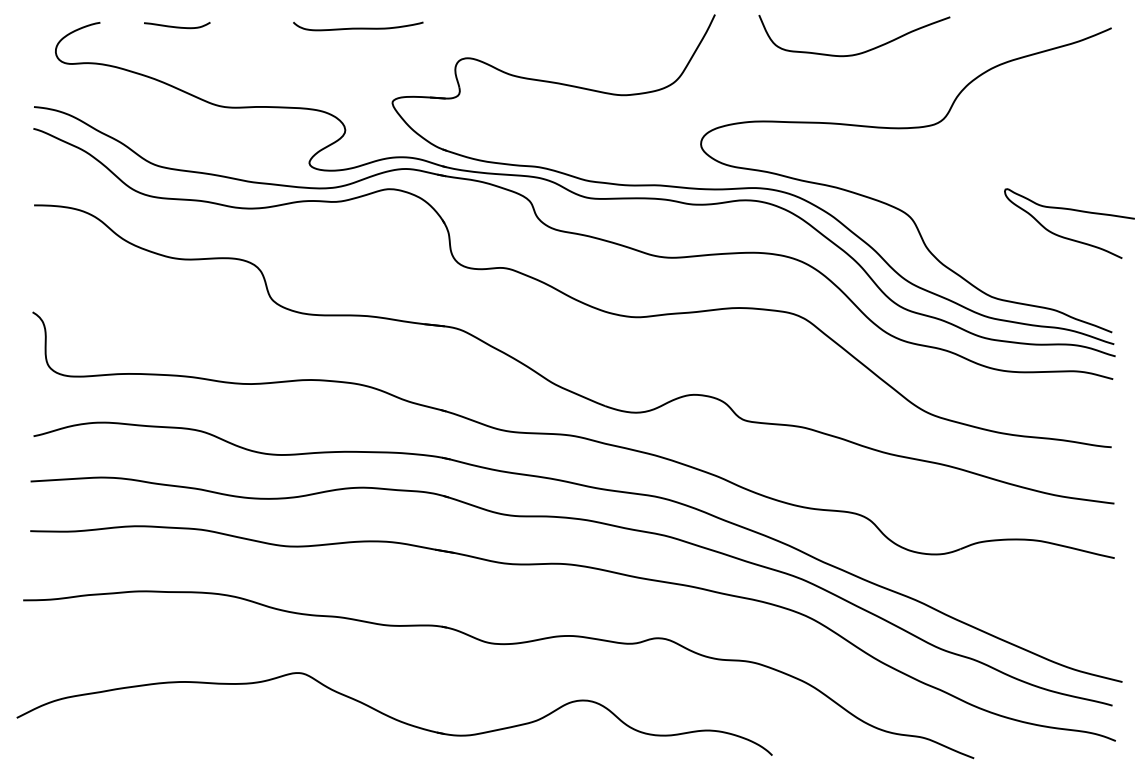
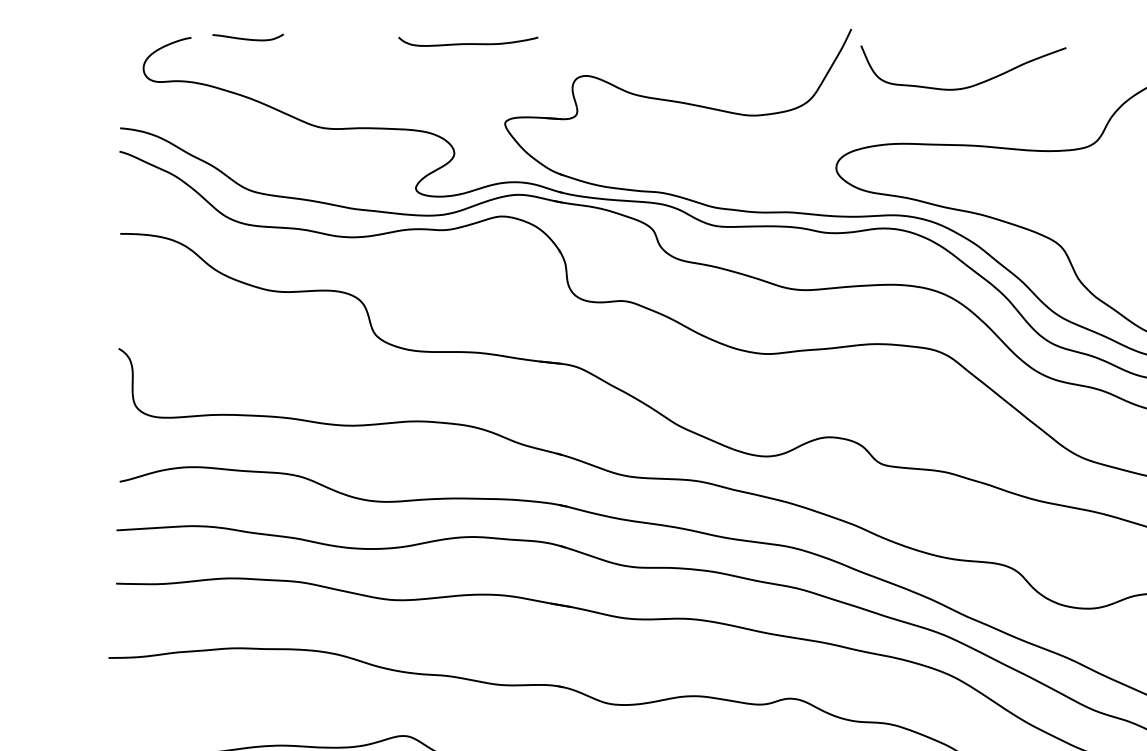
curve: (177, 26) -> (248, 38), moved
curve: (859, 52) -> (968, 85), moved

